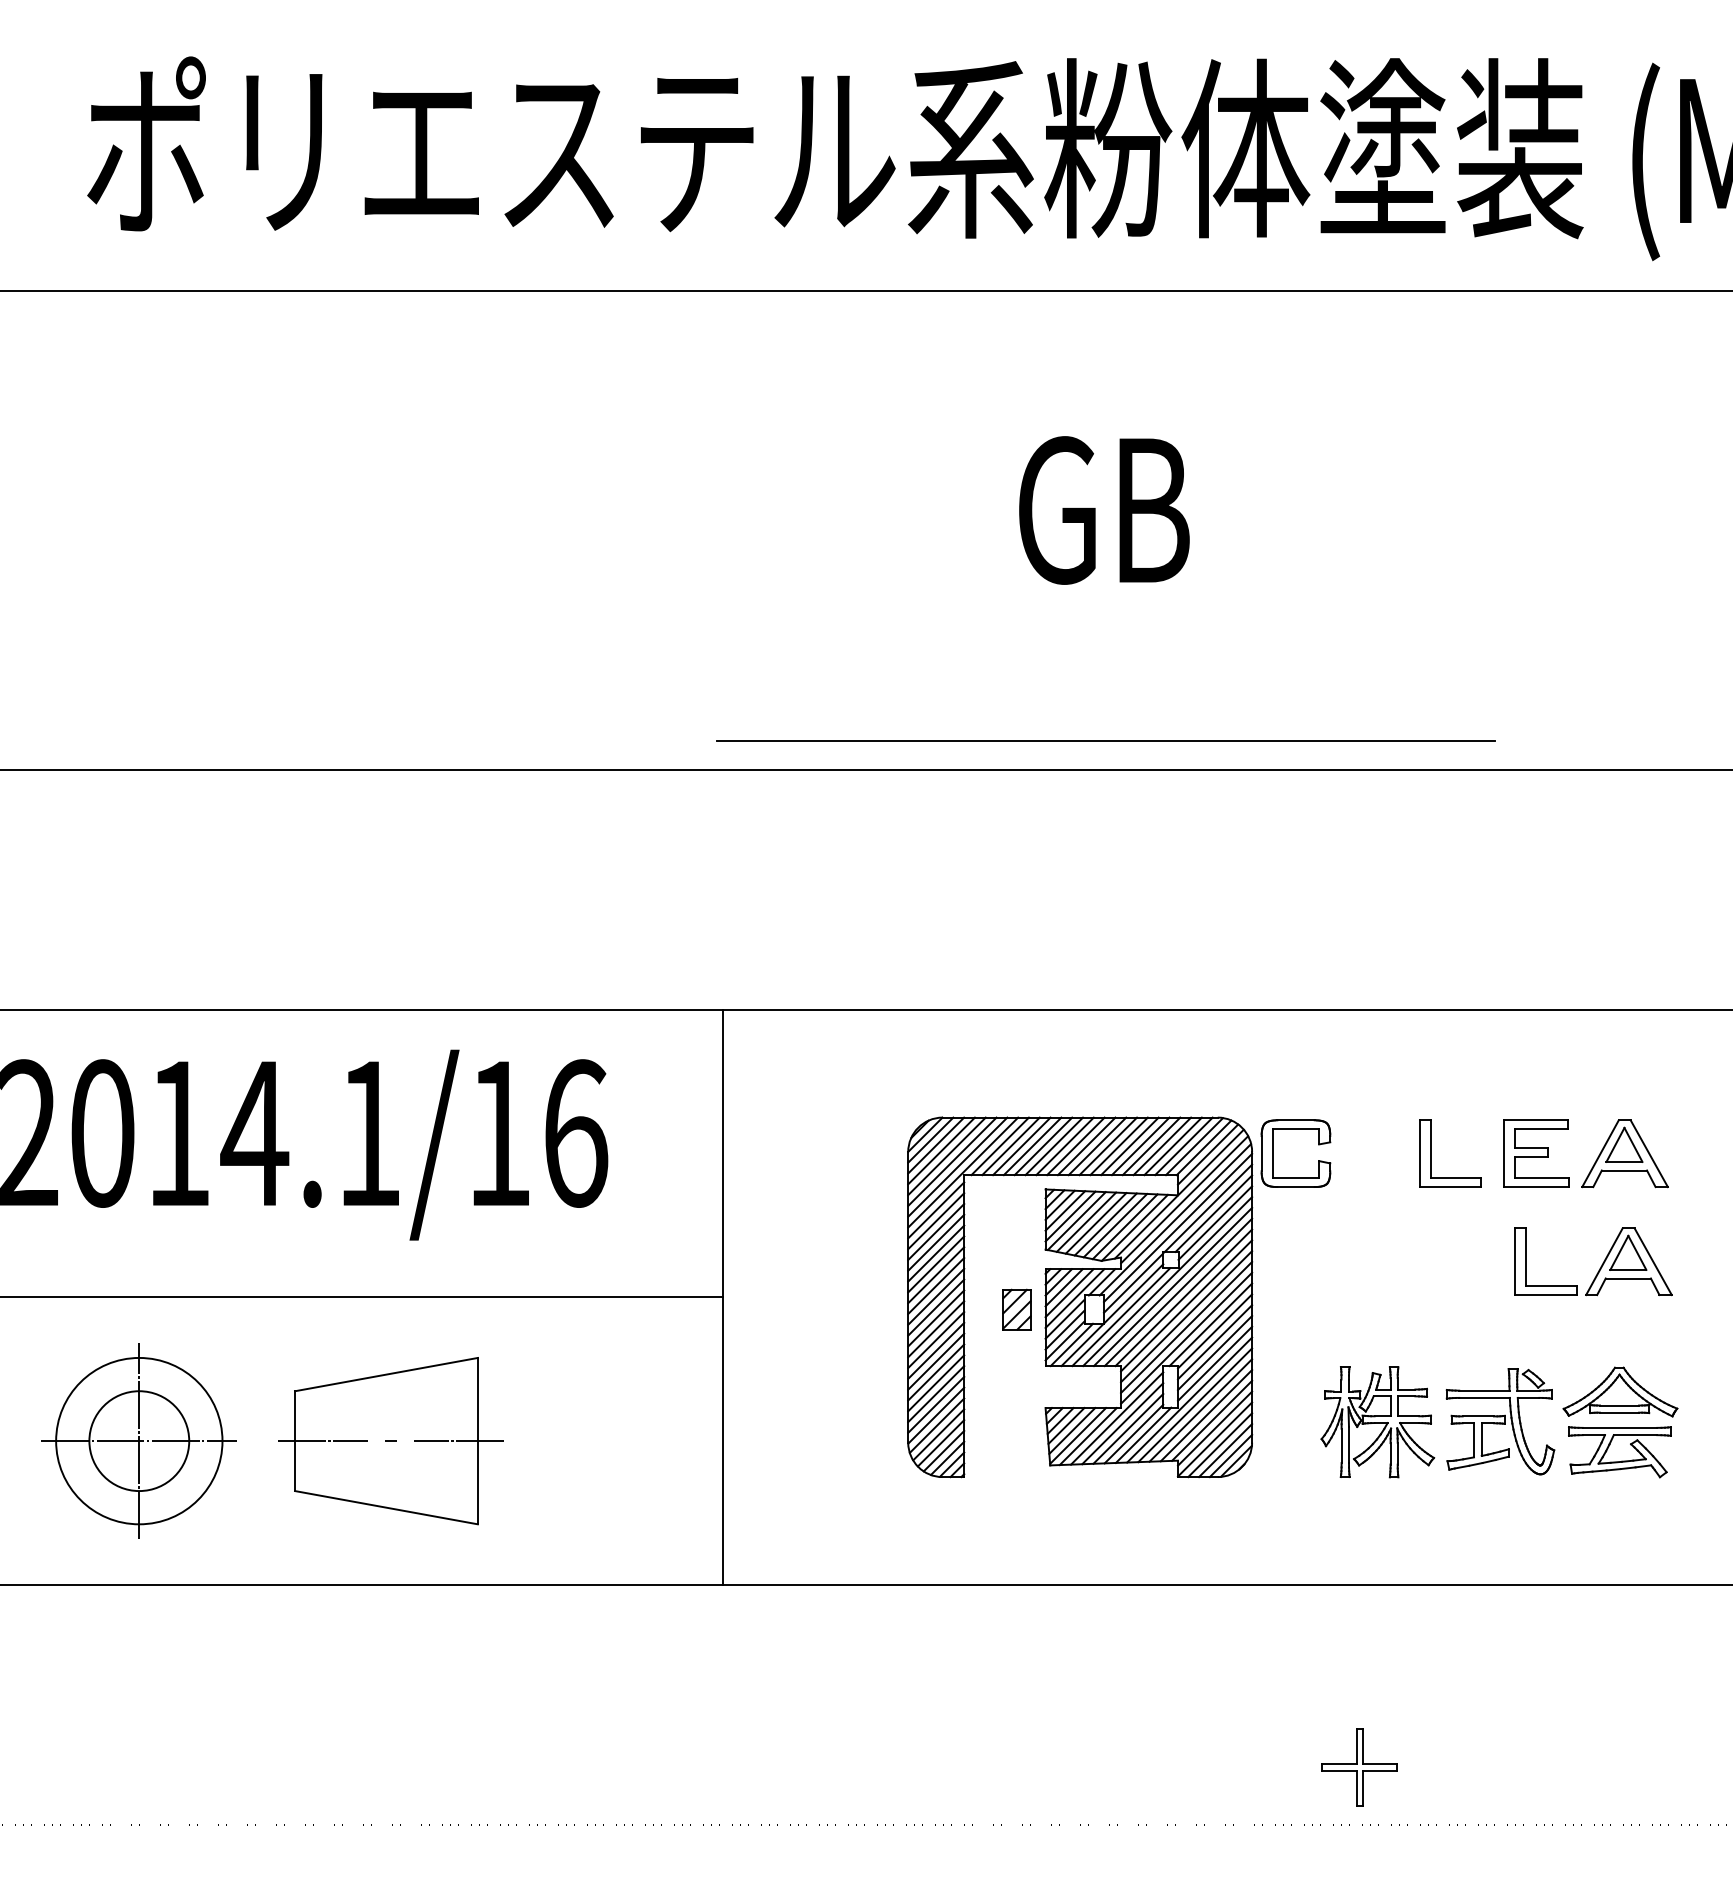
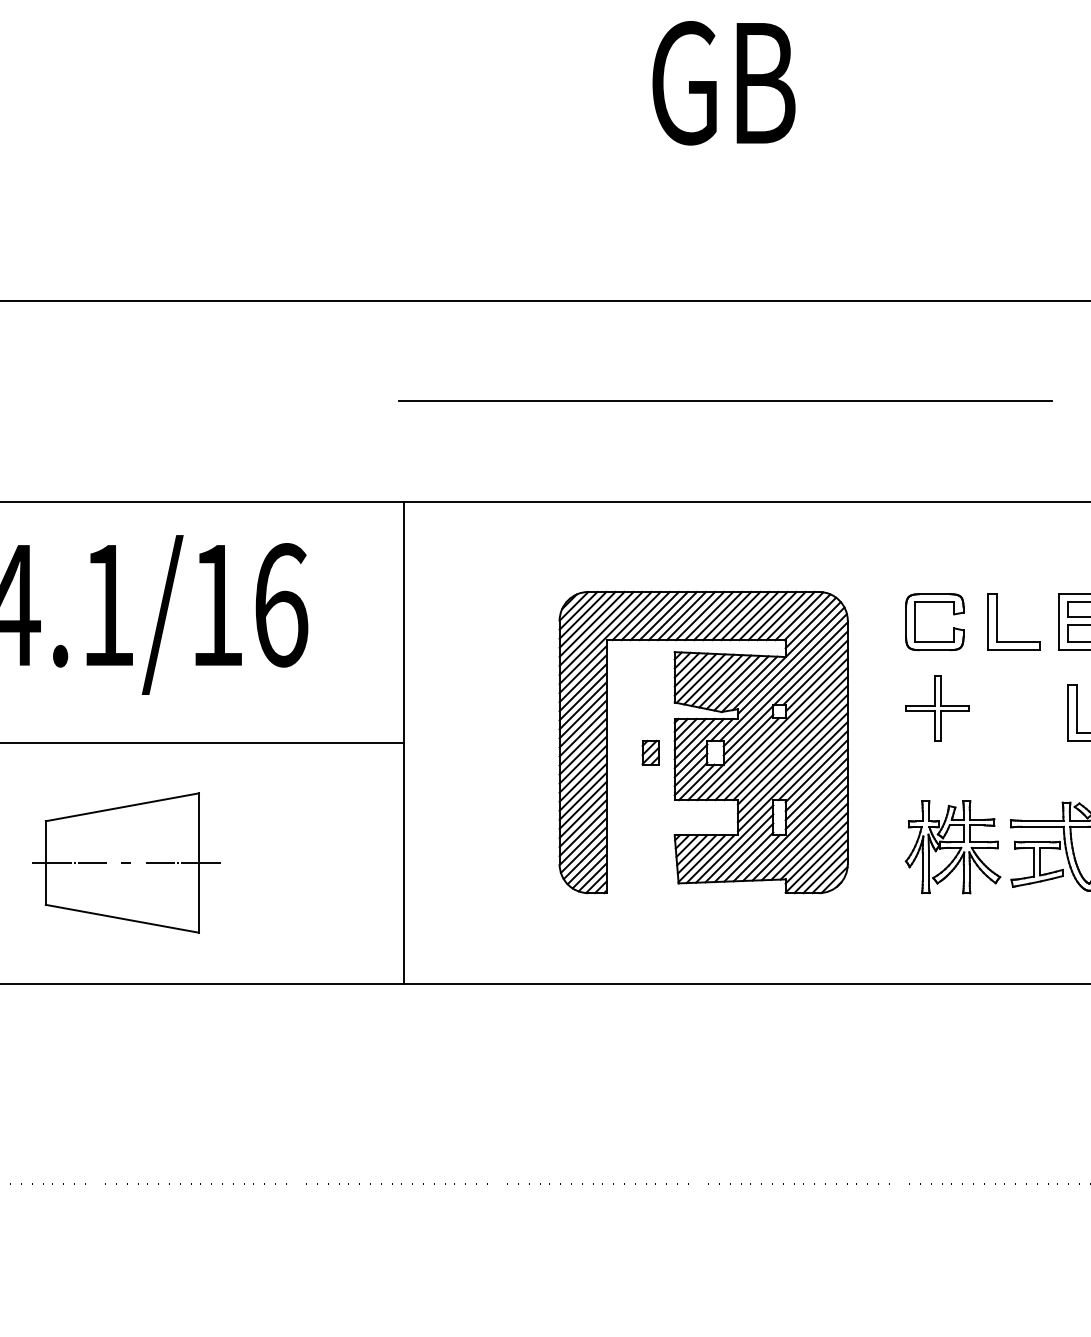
line: (1105, 740) -> (724, 400), moved
part: (1273, 1153) -> (915, 622), moved
part: (1016, 1309) -> (650, 752), size x0.71
part: (1359, 1767) -> (937, 708), moved

